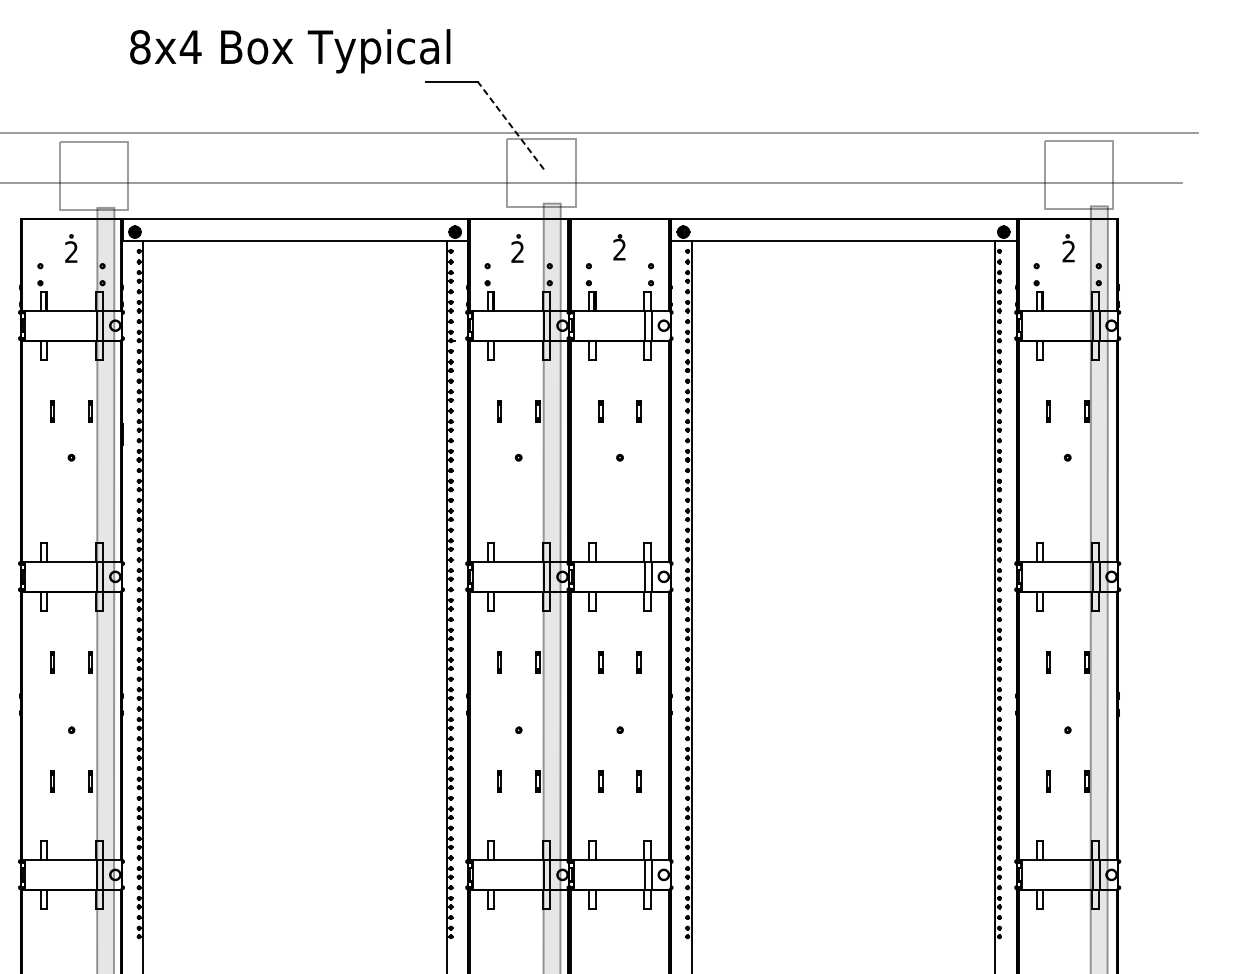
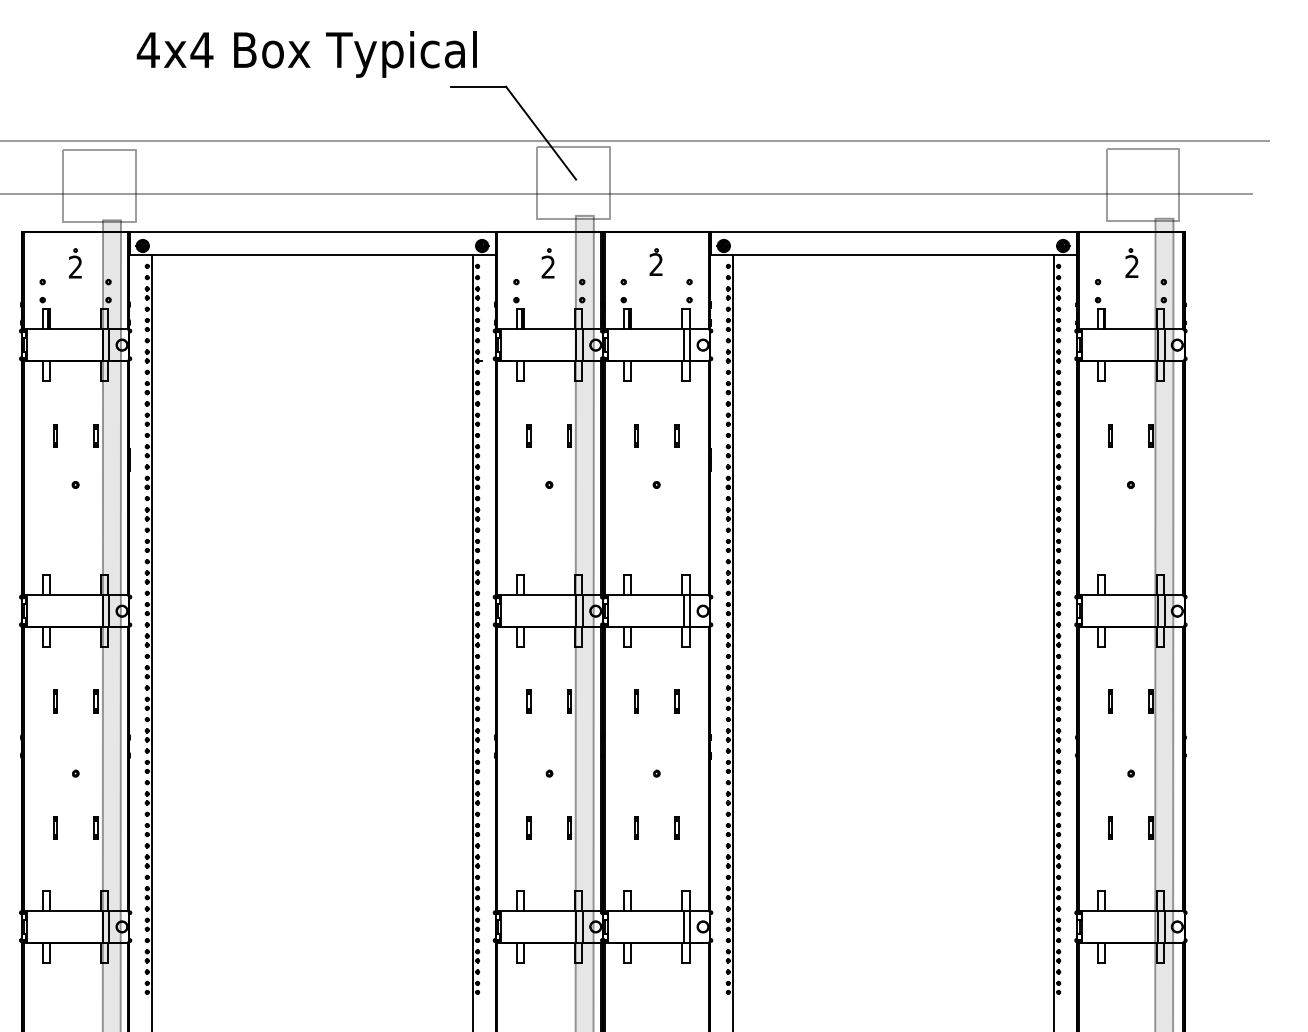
text: (139, 46) -> (147, 49), 8x4 -> 4x4
line: (510, 124) -> (540, 132), dashed -> solid

